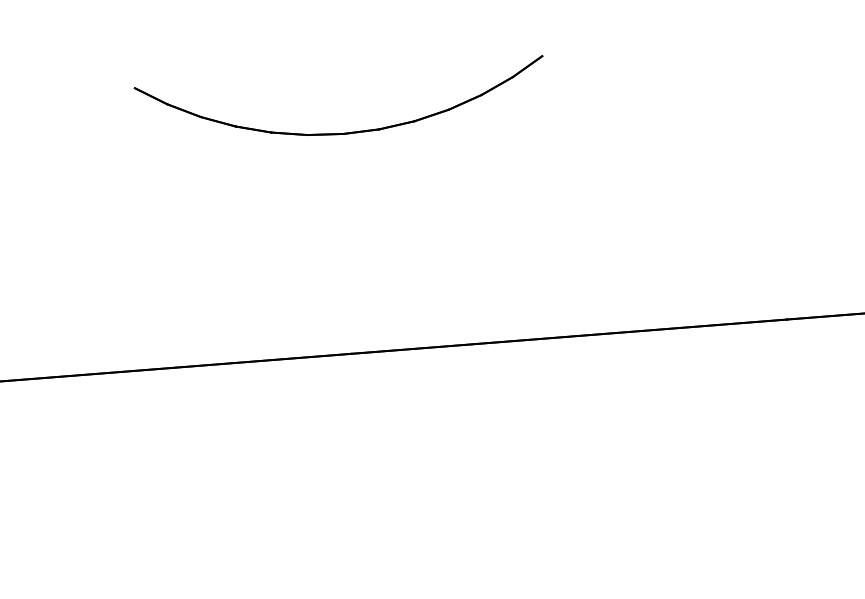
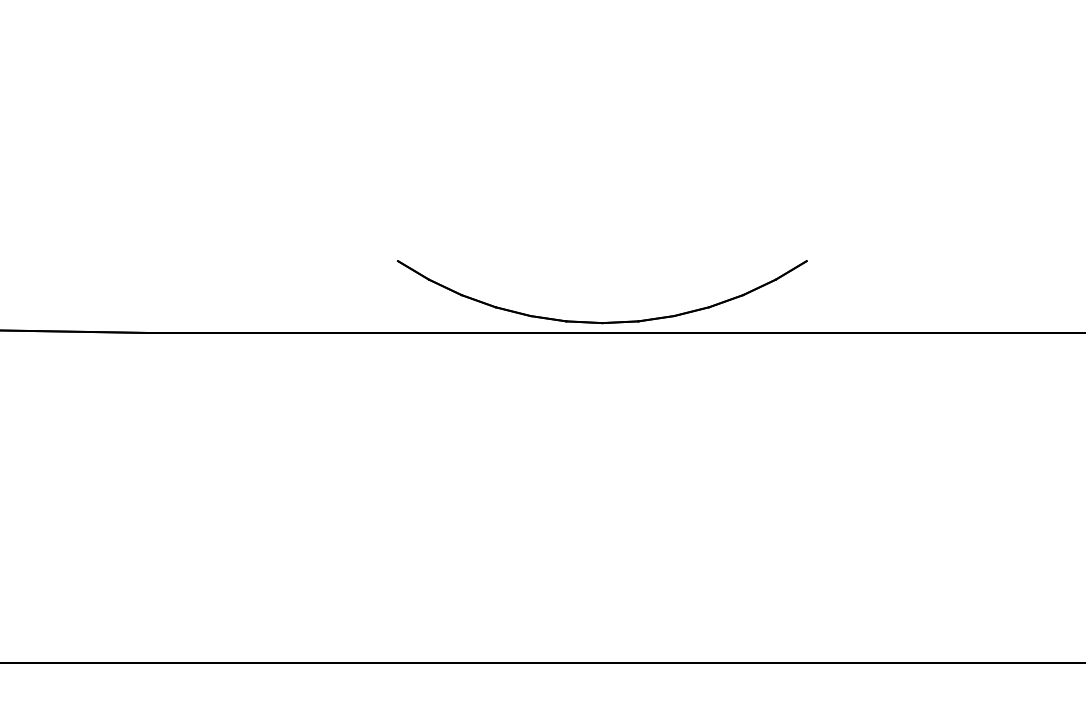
part: (338, 132) -> (597, 321), moved

